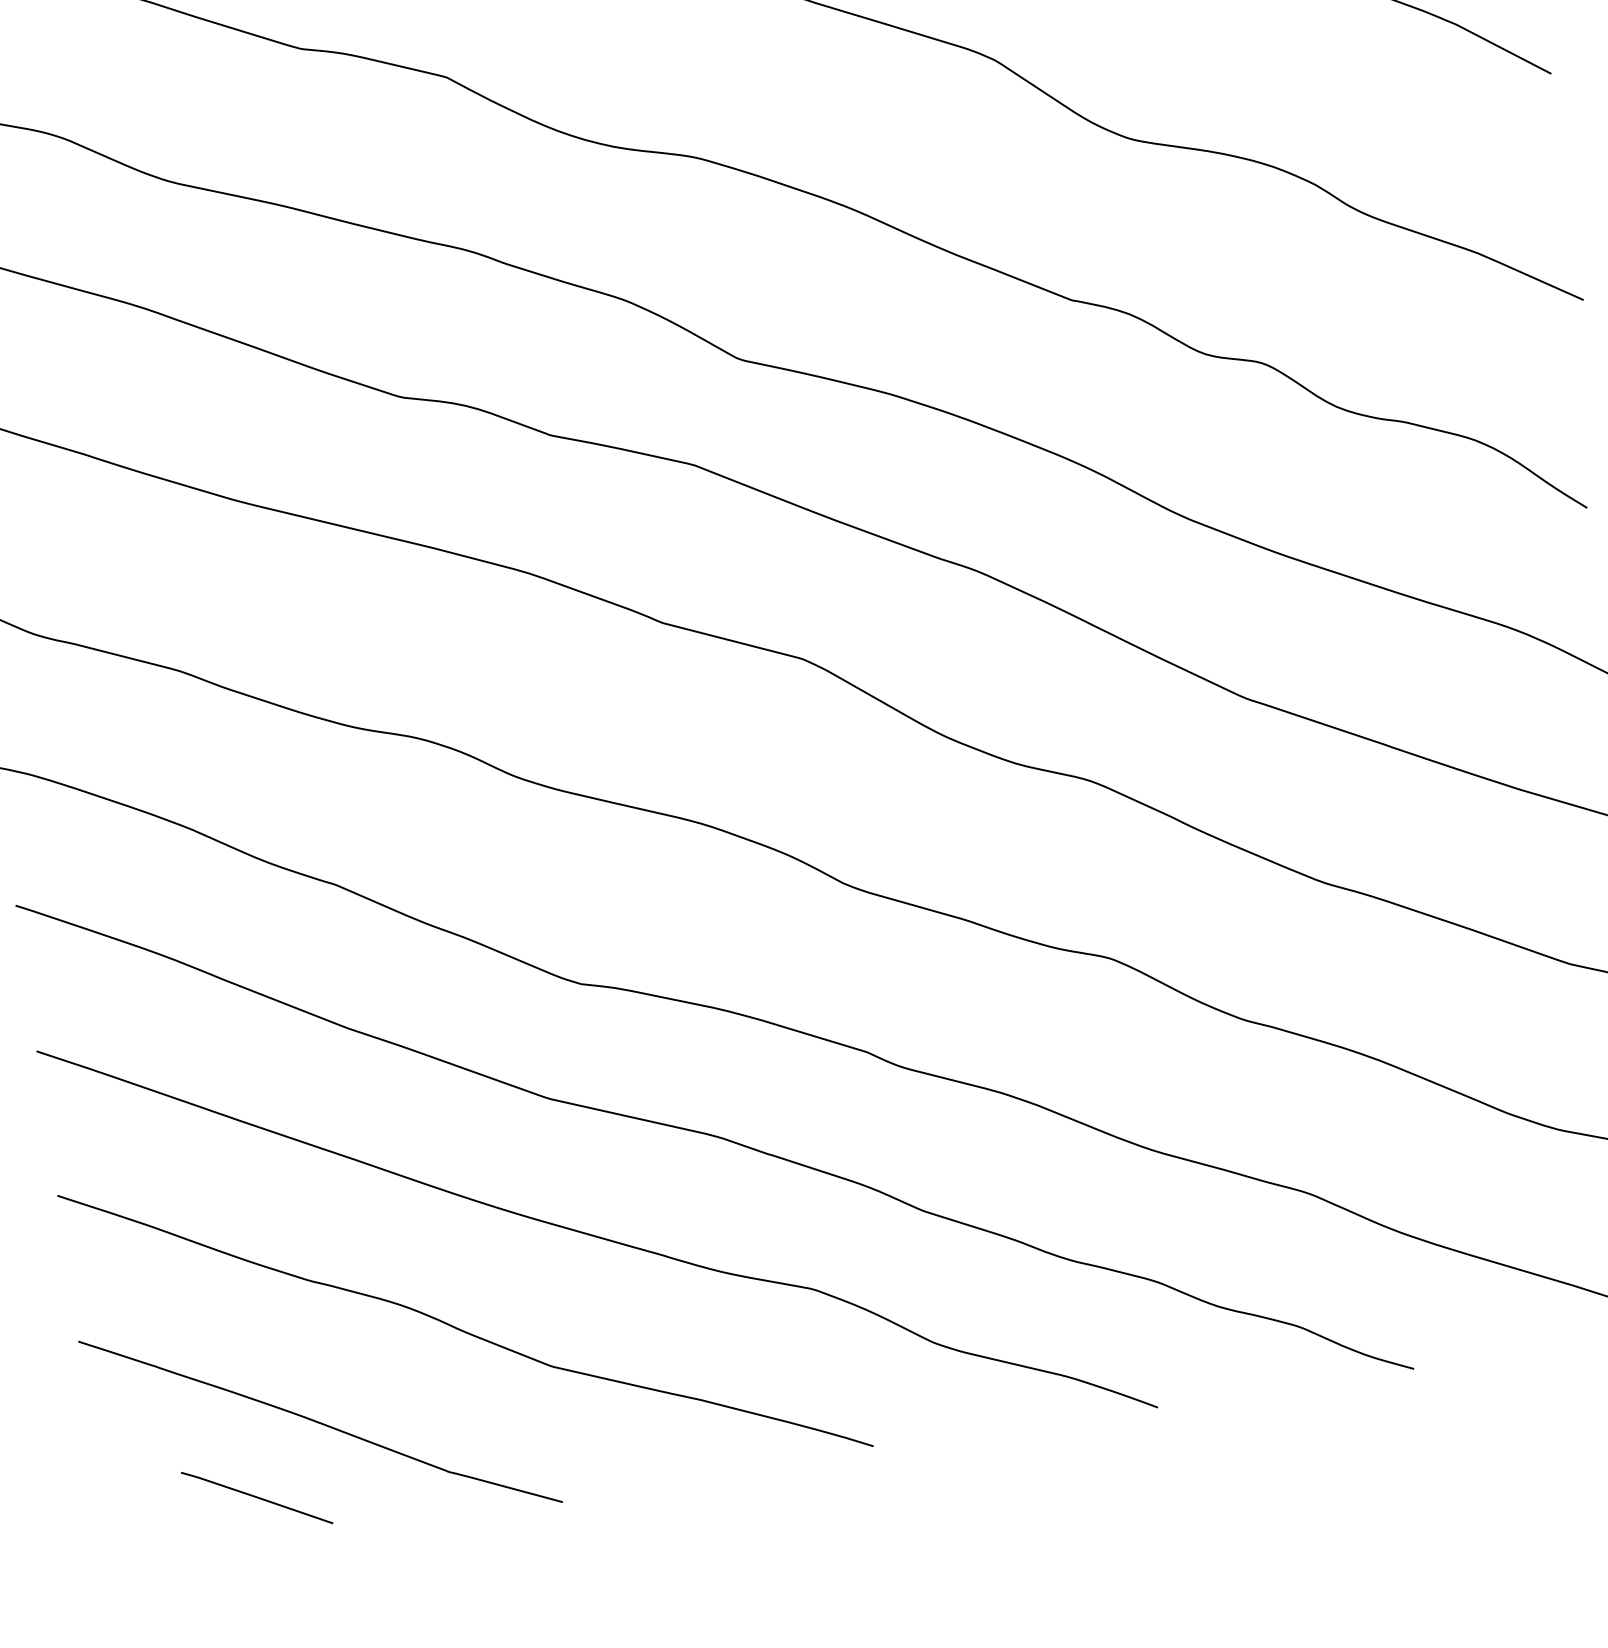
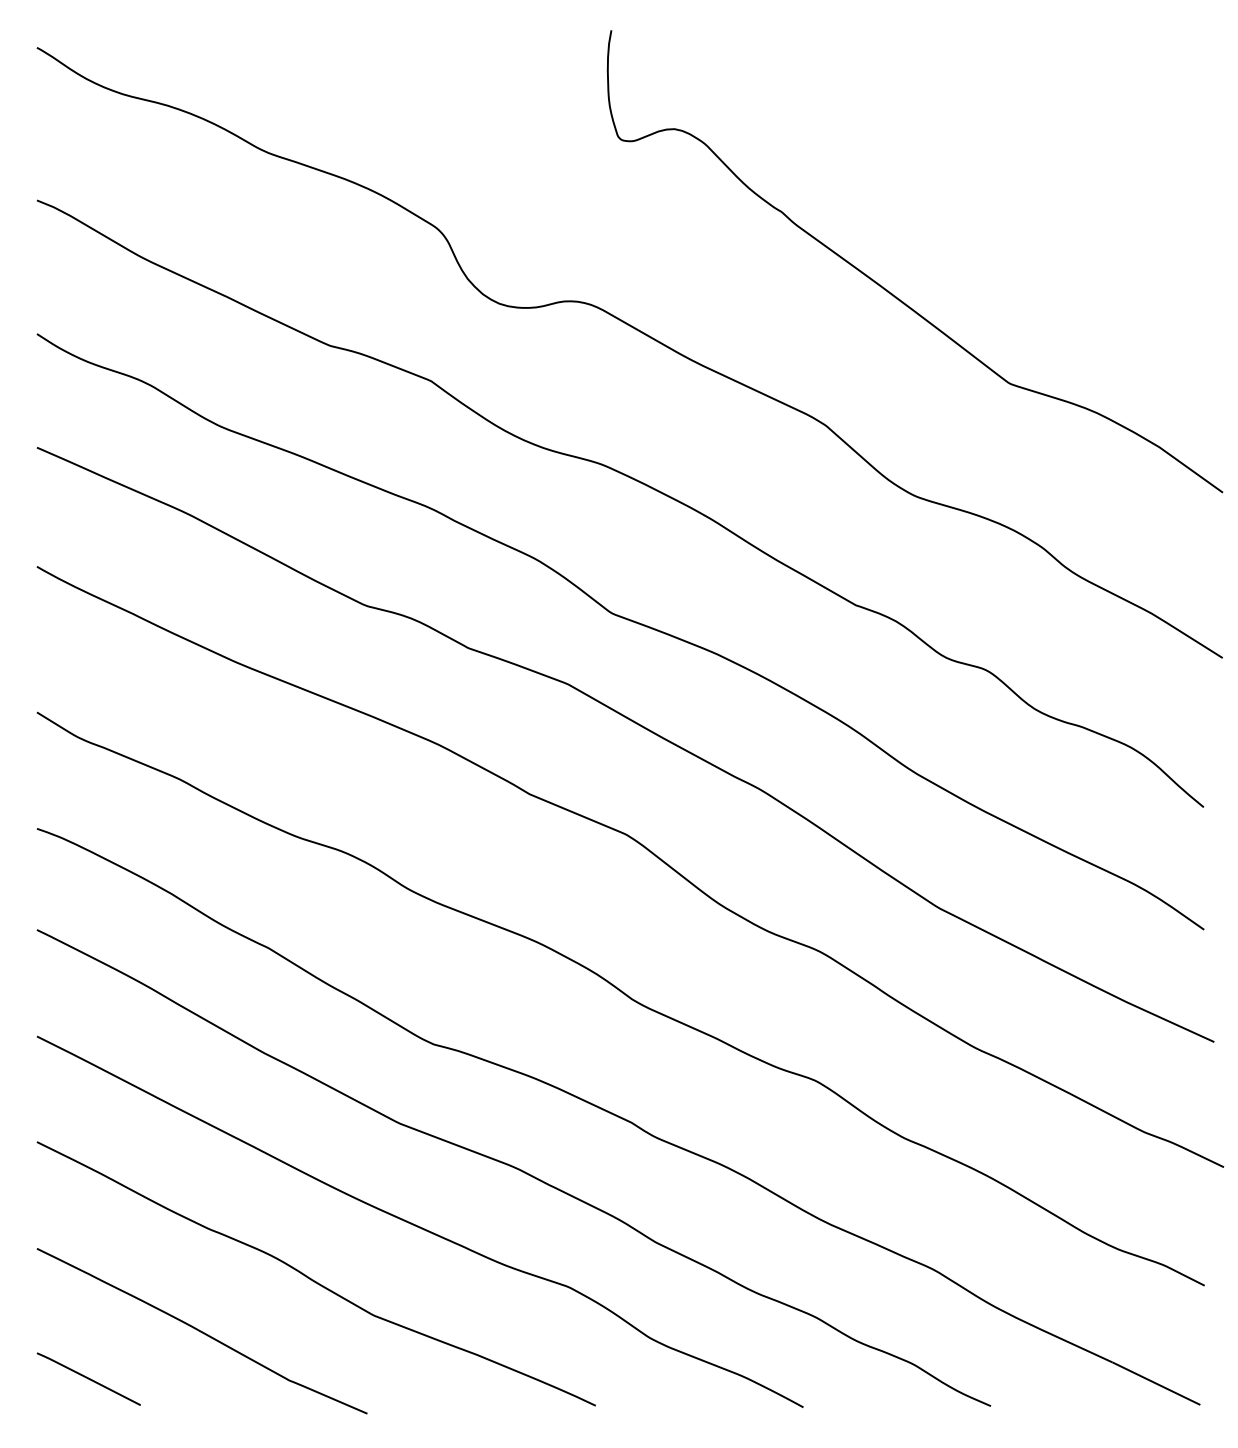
line: (256, 1497) -> (88, 1378), moved

